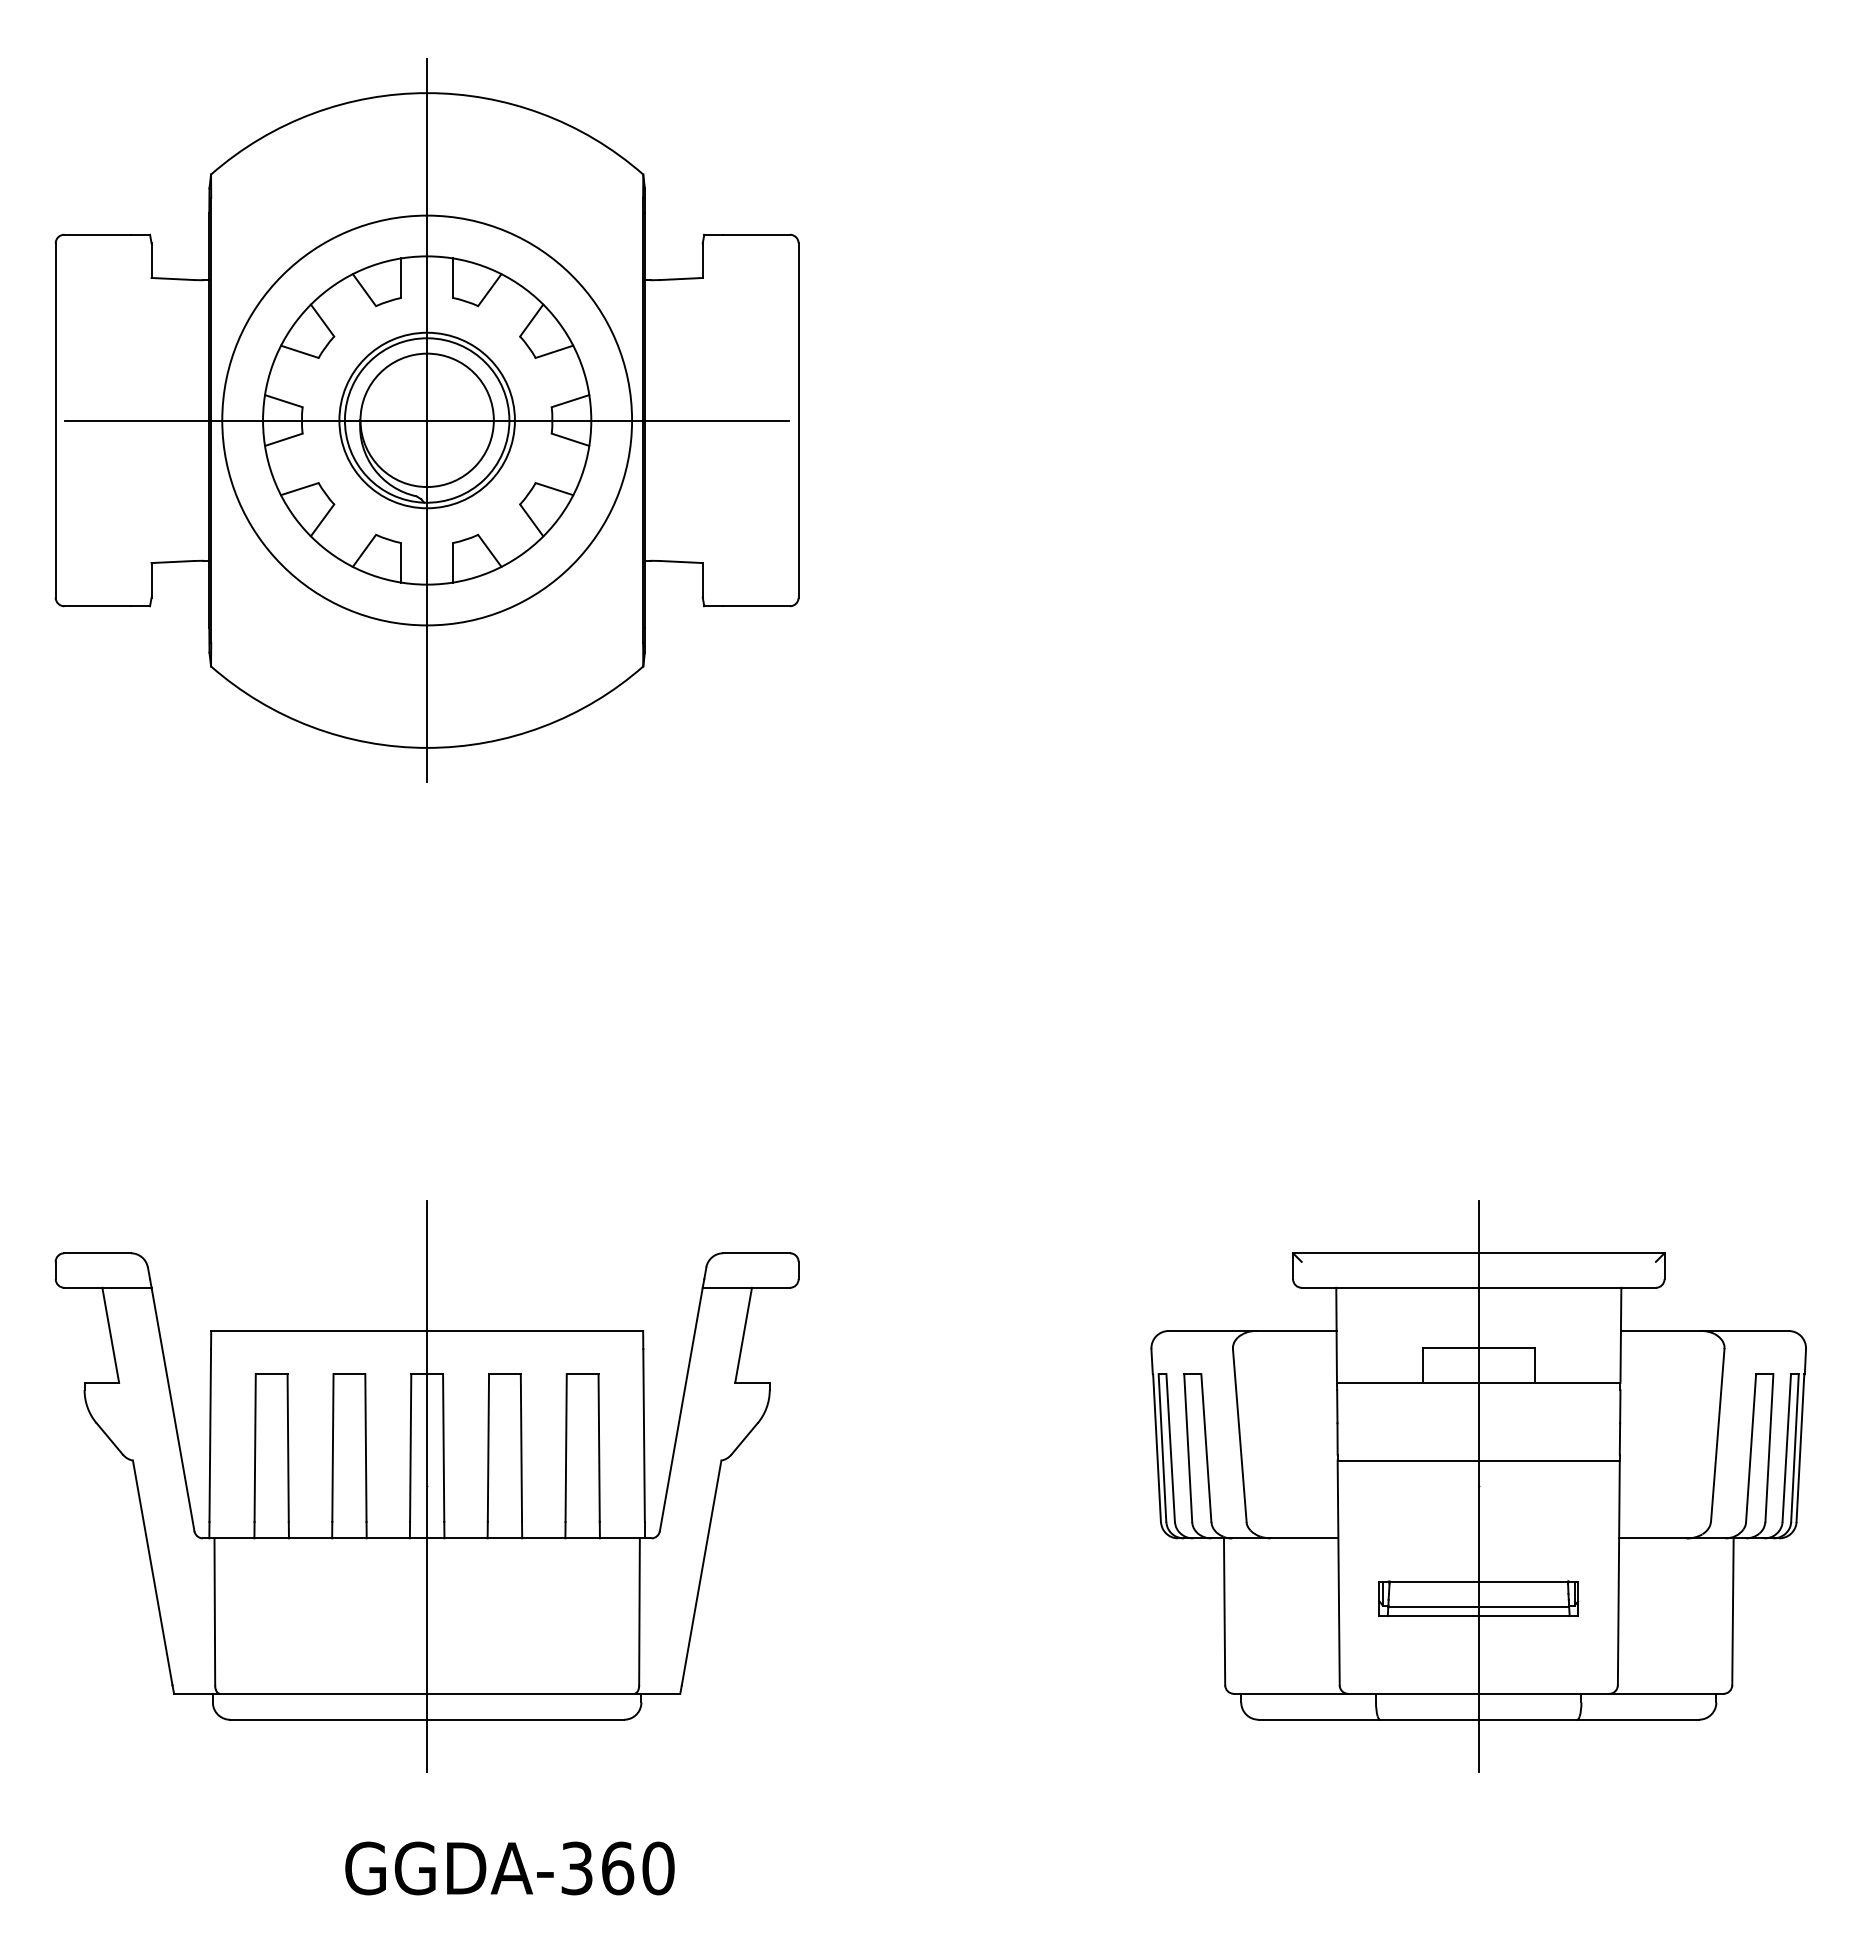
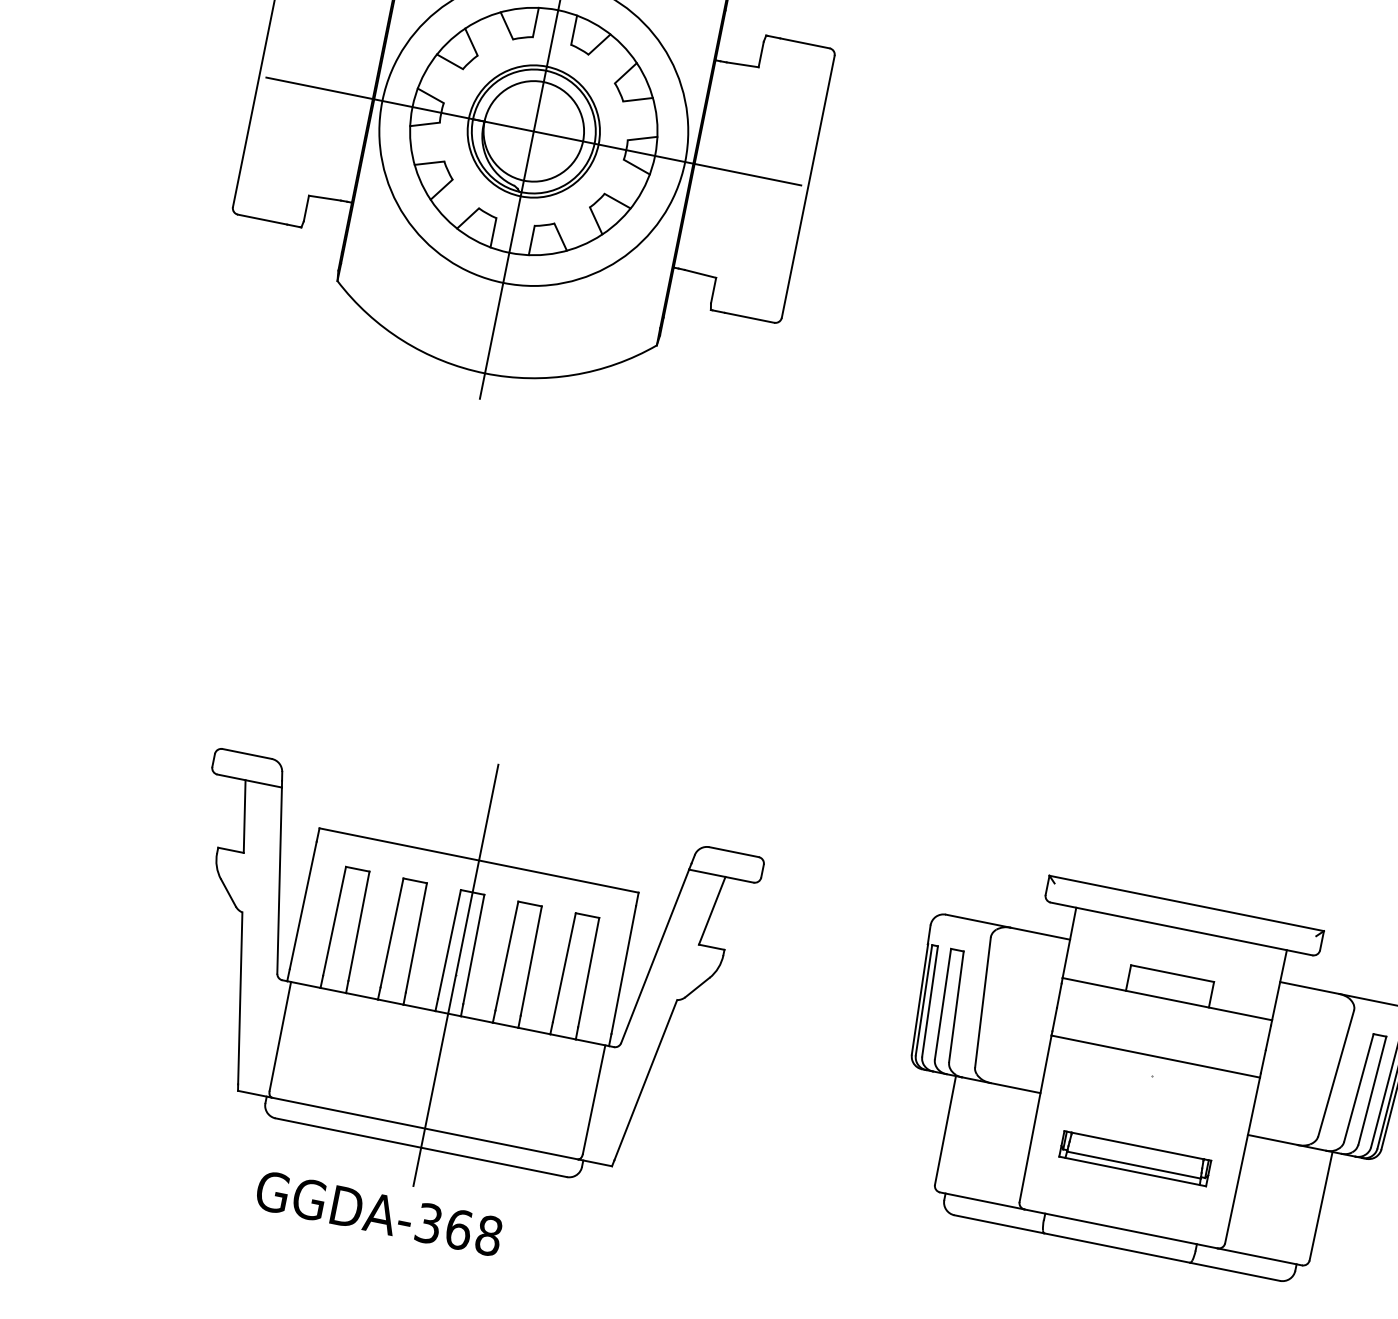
part: (426, 1486) -> (455, 975), moved
line: (1478, 1486) -> (1151, 1075), removed
text: (658, 1868) -> (489, 1235), GGDA-360 -> GGDA-368

